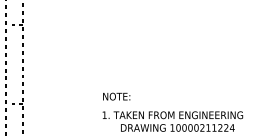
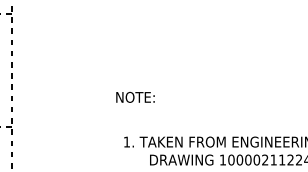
text: (116, 96) -> (135, 97), moved

